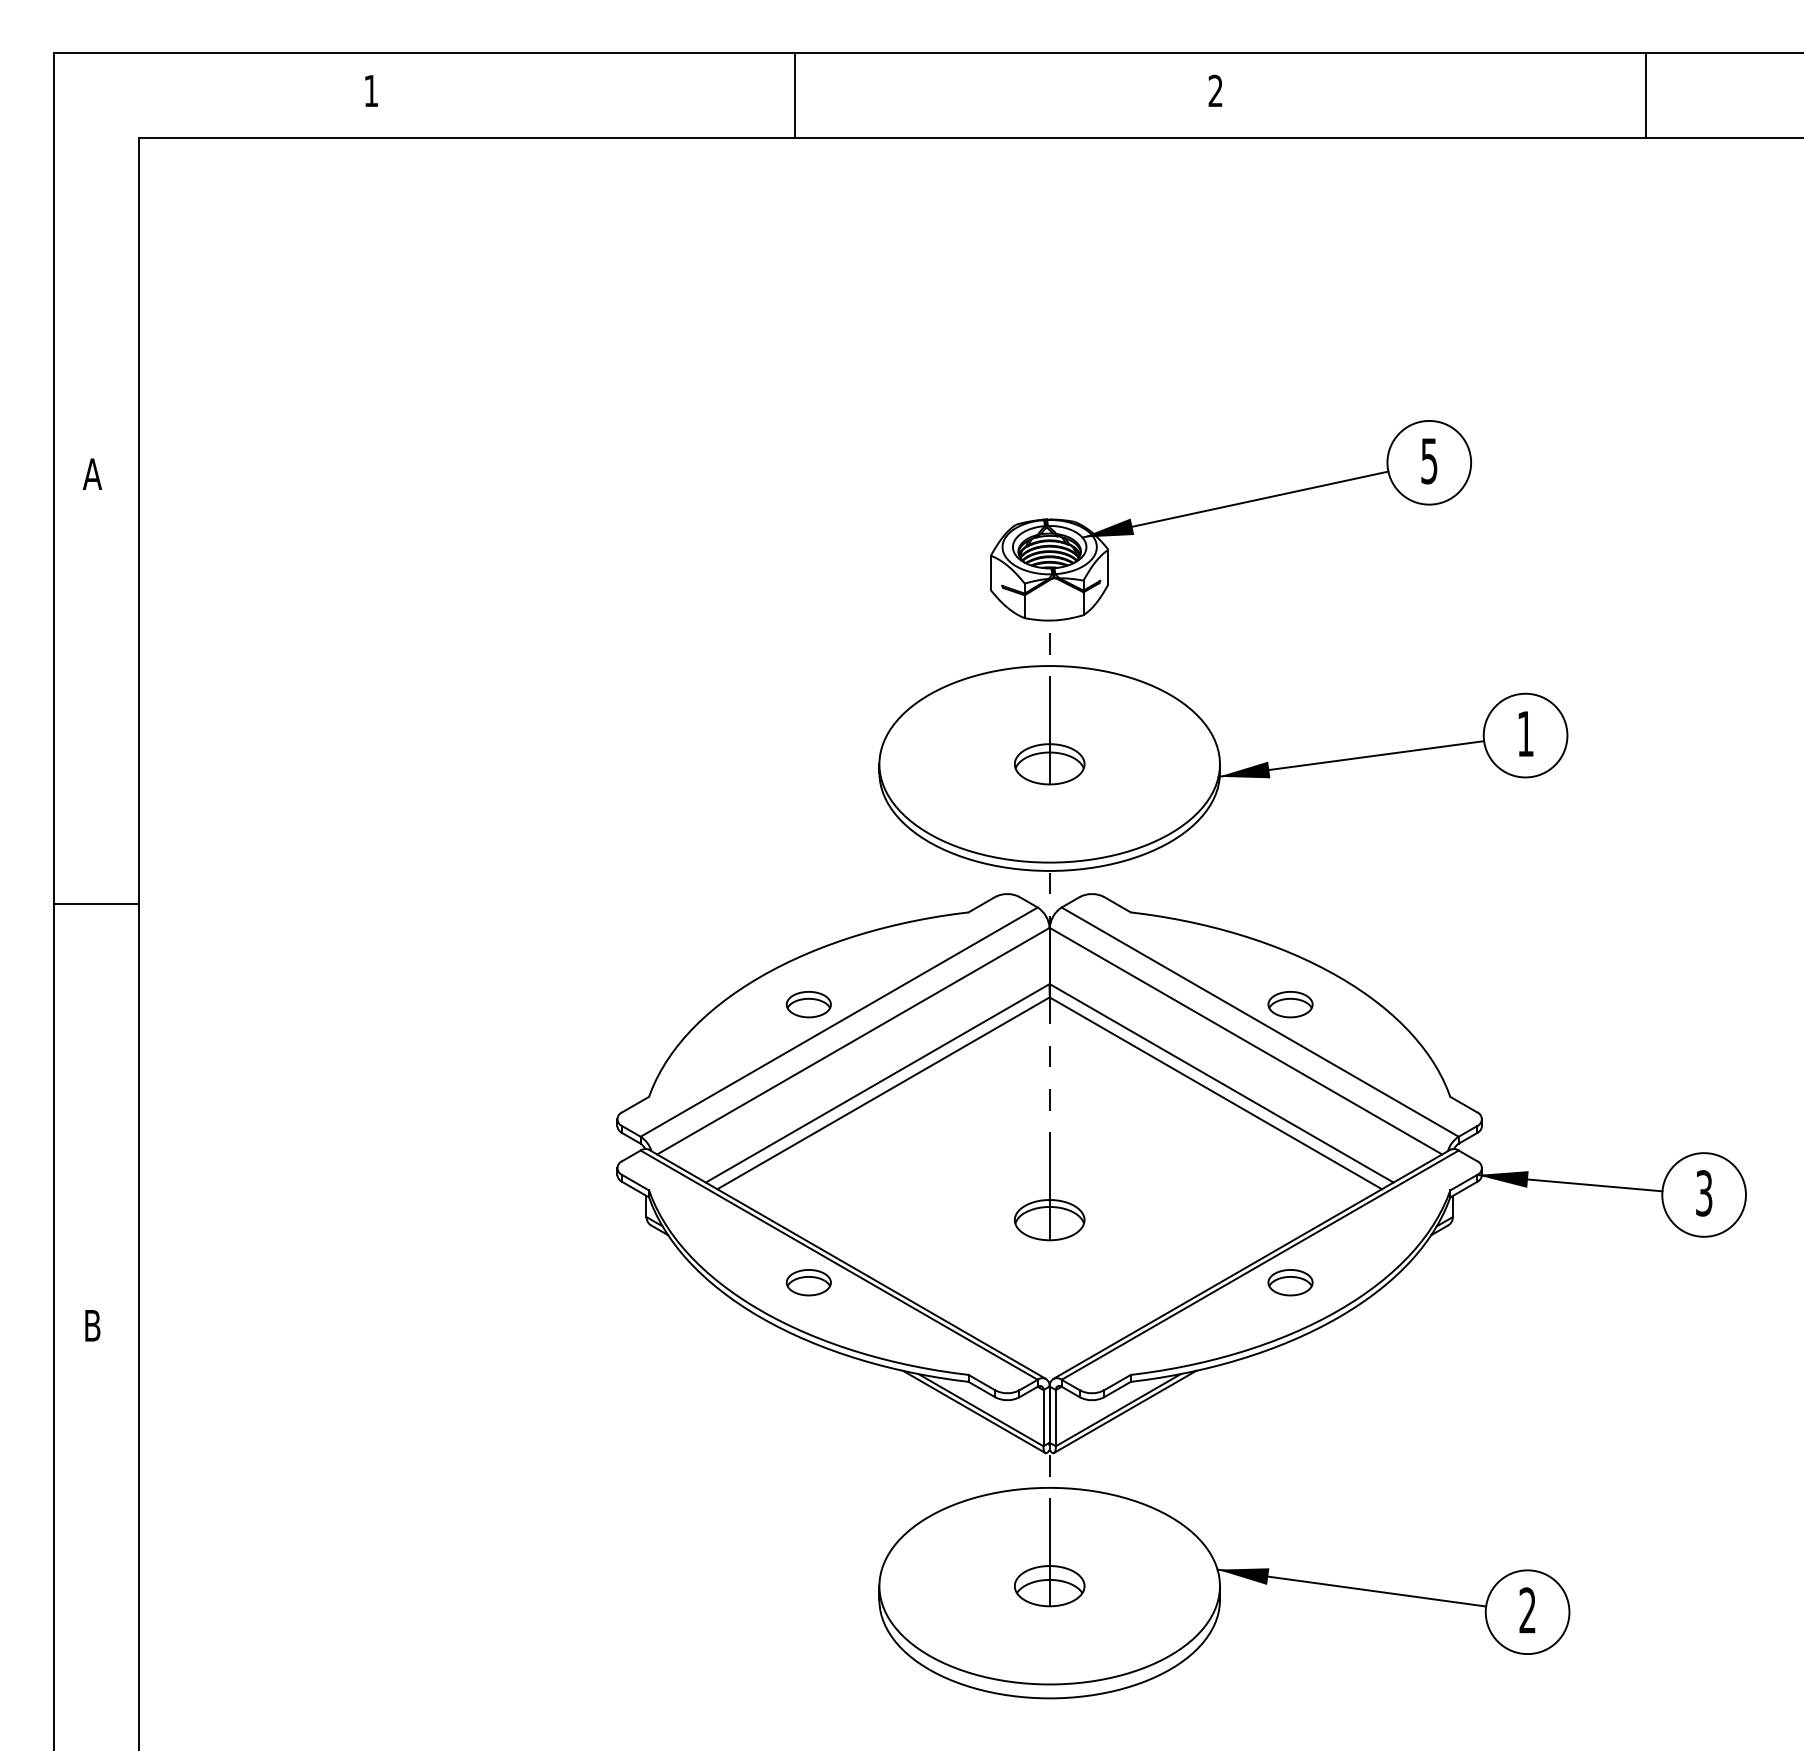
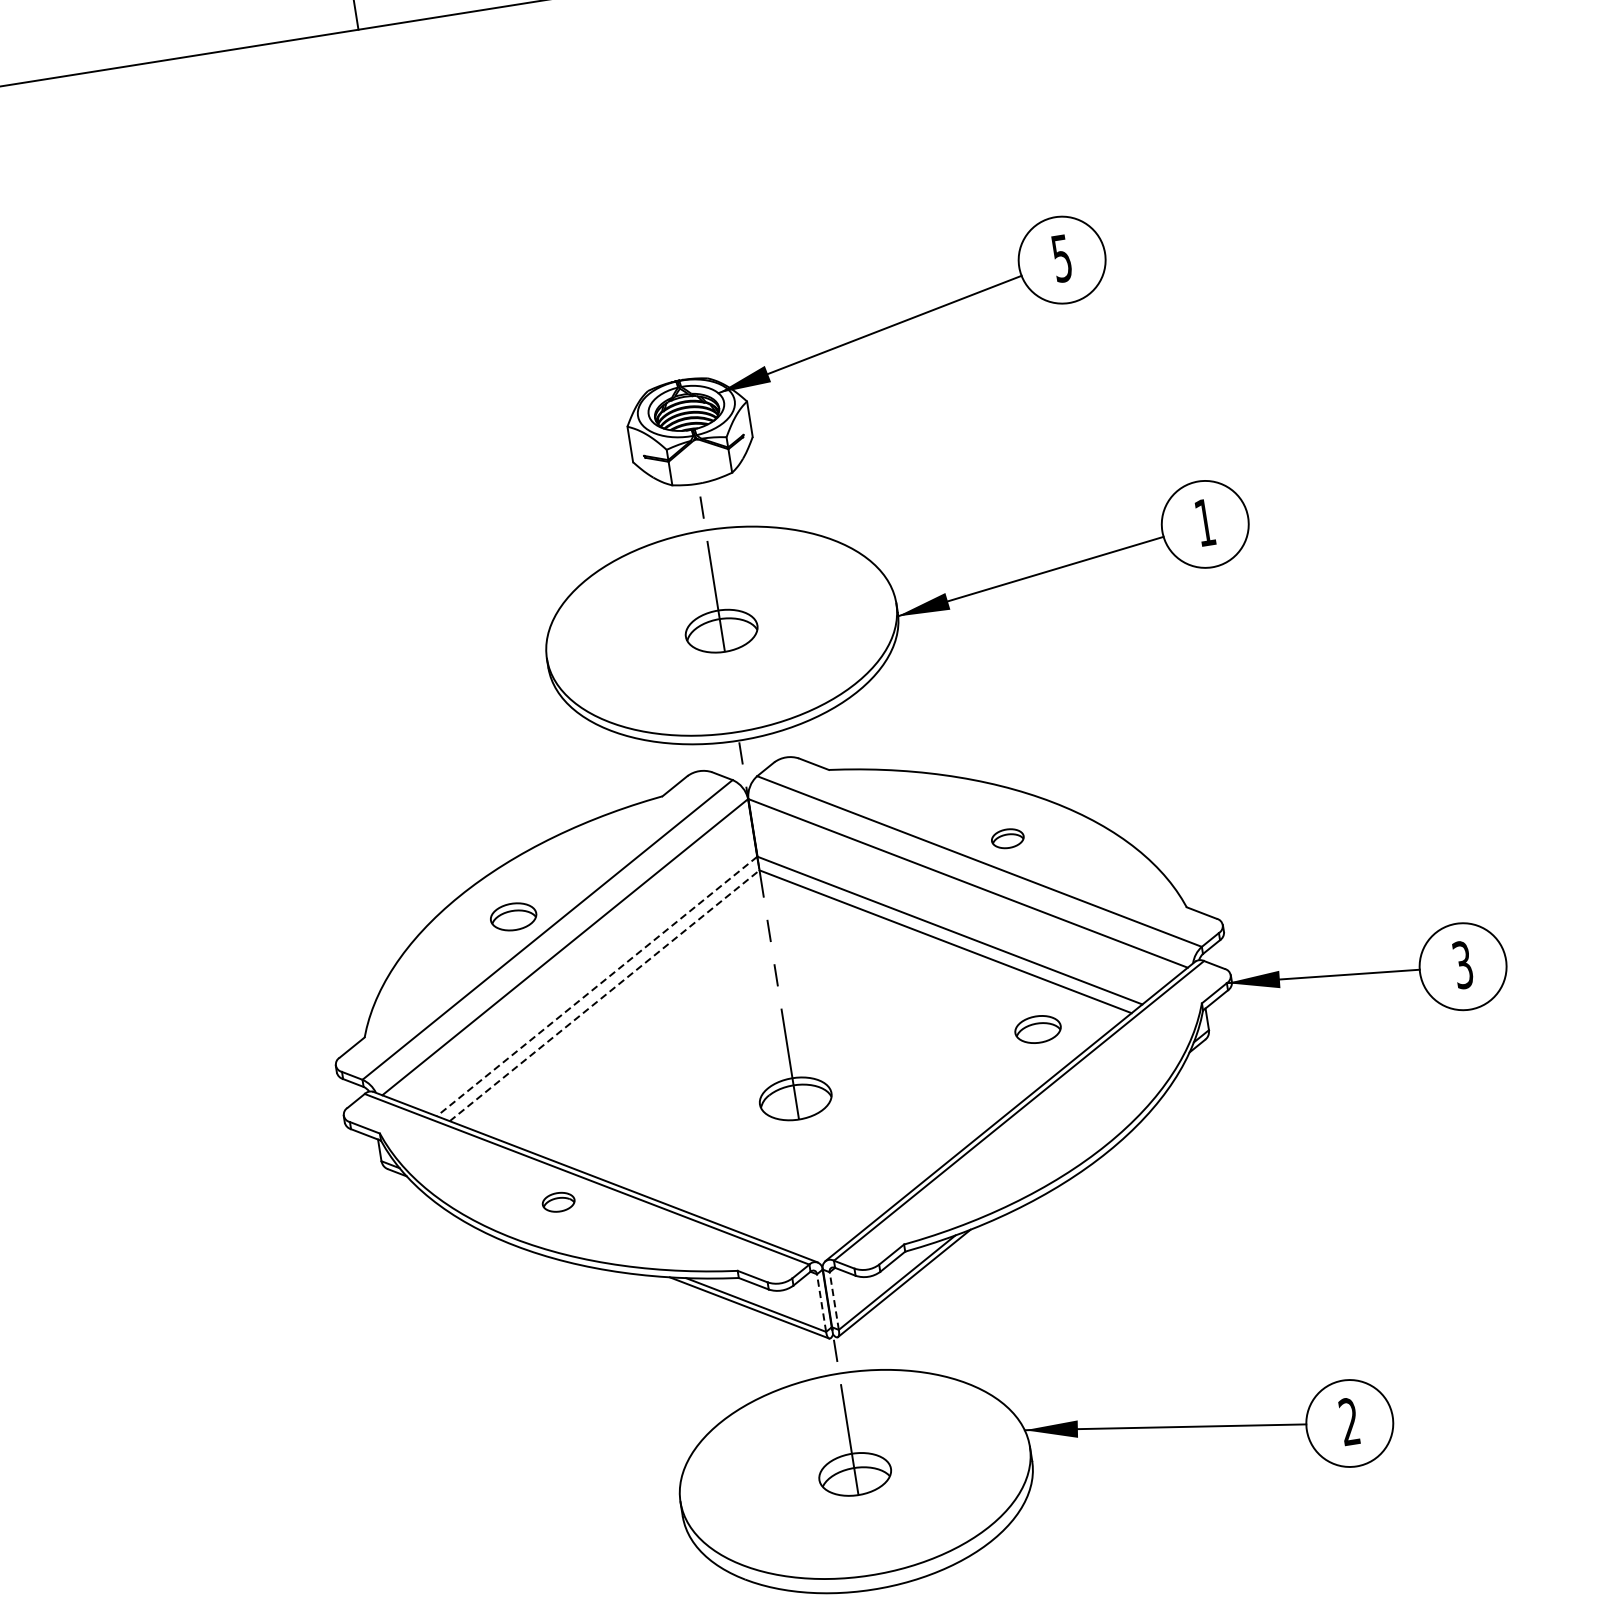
part: (1290, 1004) -> (1007, 838), size x0.7
line: (877, 1083) -> (596, 986), solid -> dashed
line: (883, 1093) -> (604, 995), solid -> dashed
part: (808, 1282) -> (558, 1202), size x0.7
part: (1290, 1282) -> (1037, 1029), moved
line: (1043, 1417) -> (821, 1302), solid -> dashed
line: (1055, 1417) -> (833, 1300), solid -> dashed

